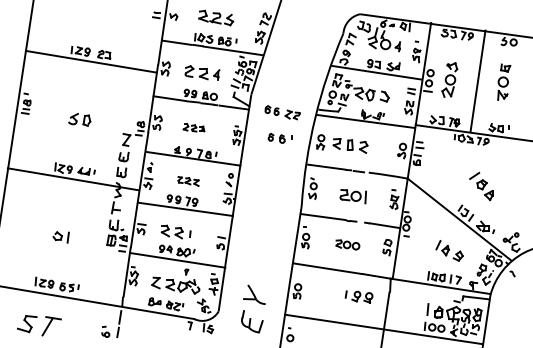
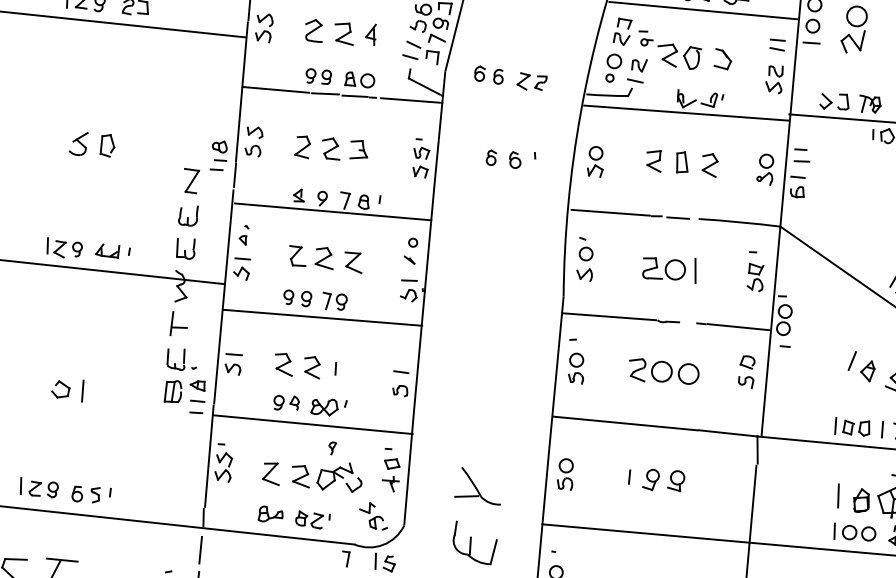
part: (282, 112) -> (510, 77), moved
part: (193, 127) -> (329, 146), size x1.67
part: (350, 145) -> (682, 163), moved
part: (188, 181) -> (325, 259), size x1.67
part: (347, 244) -> (663, 370), size x1.43
part: (358, 296) -> (655, 479), moved

